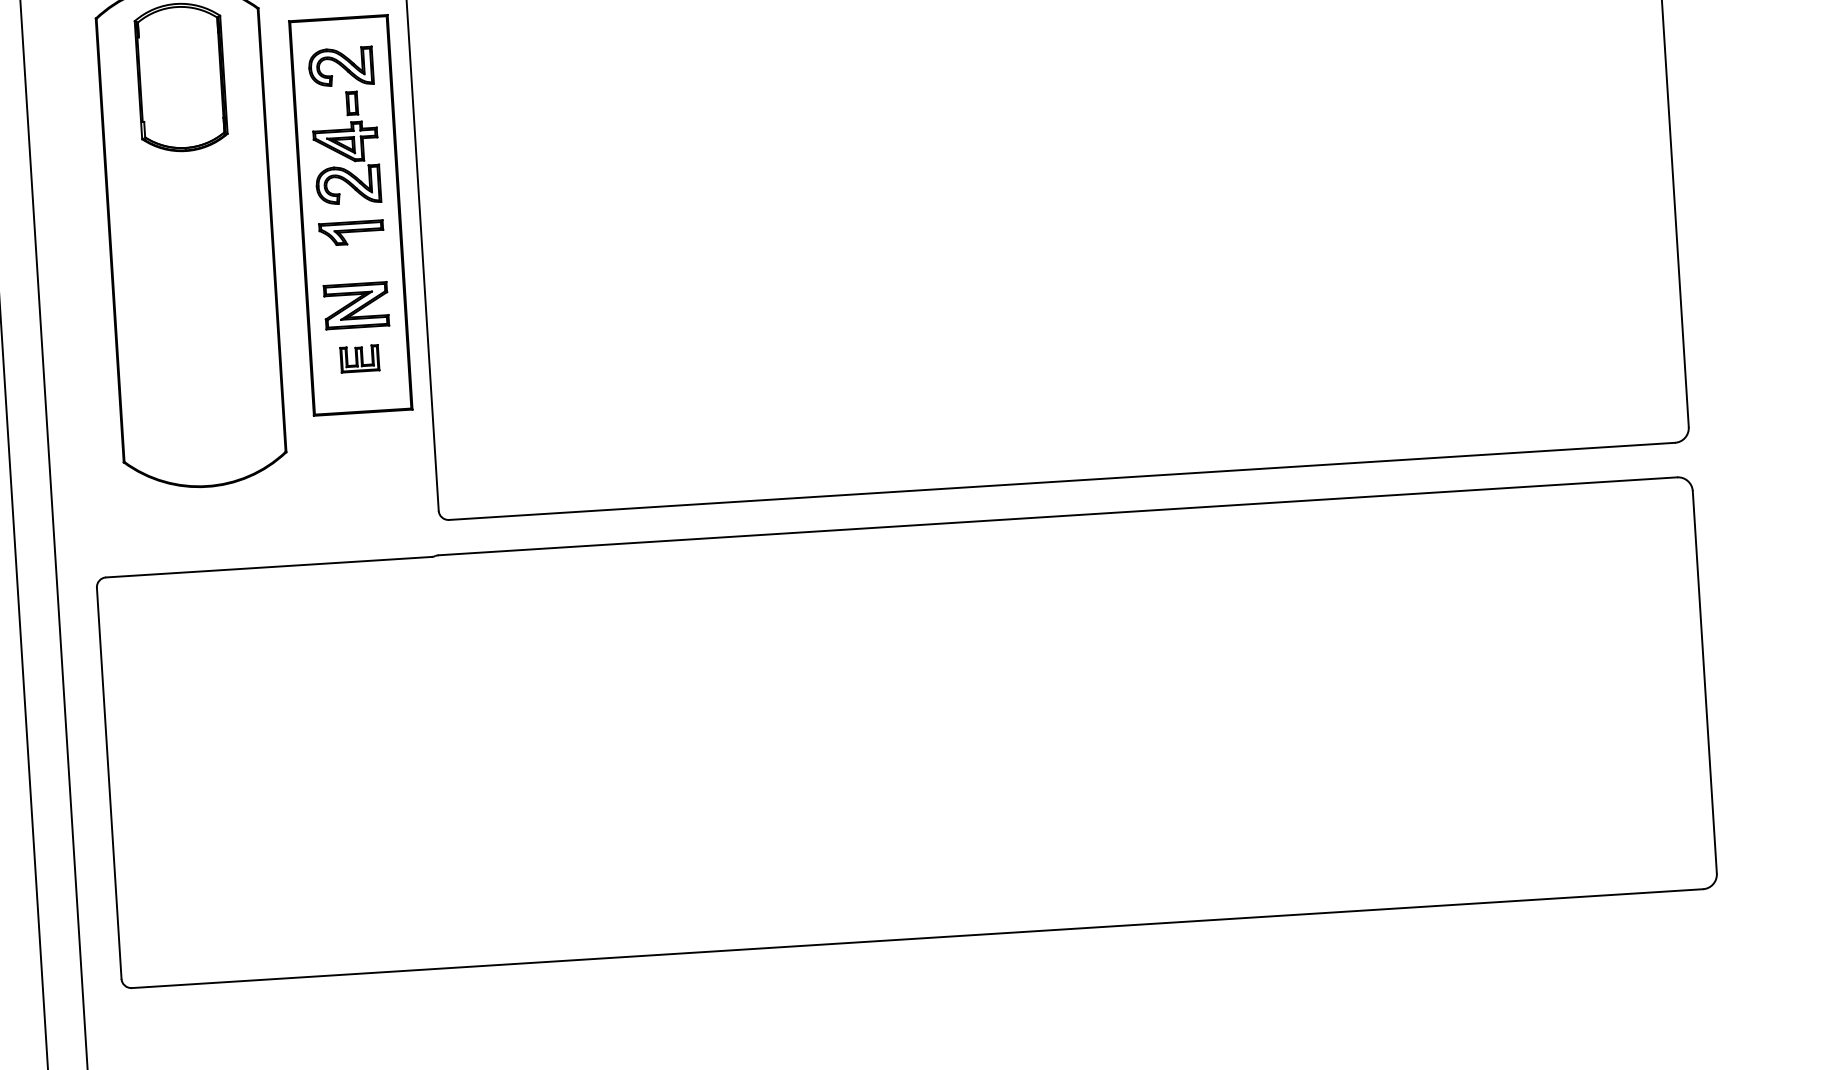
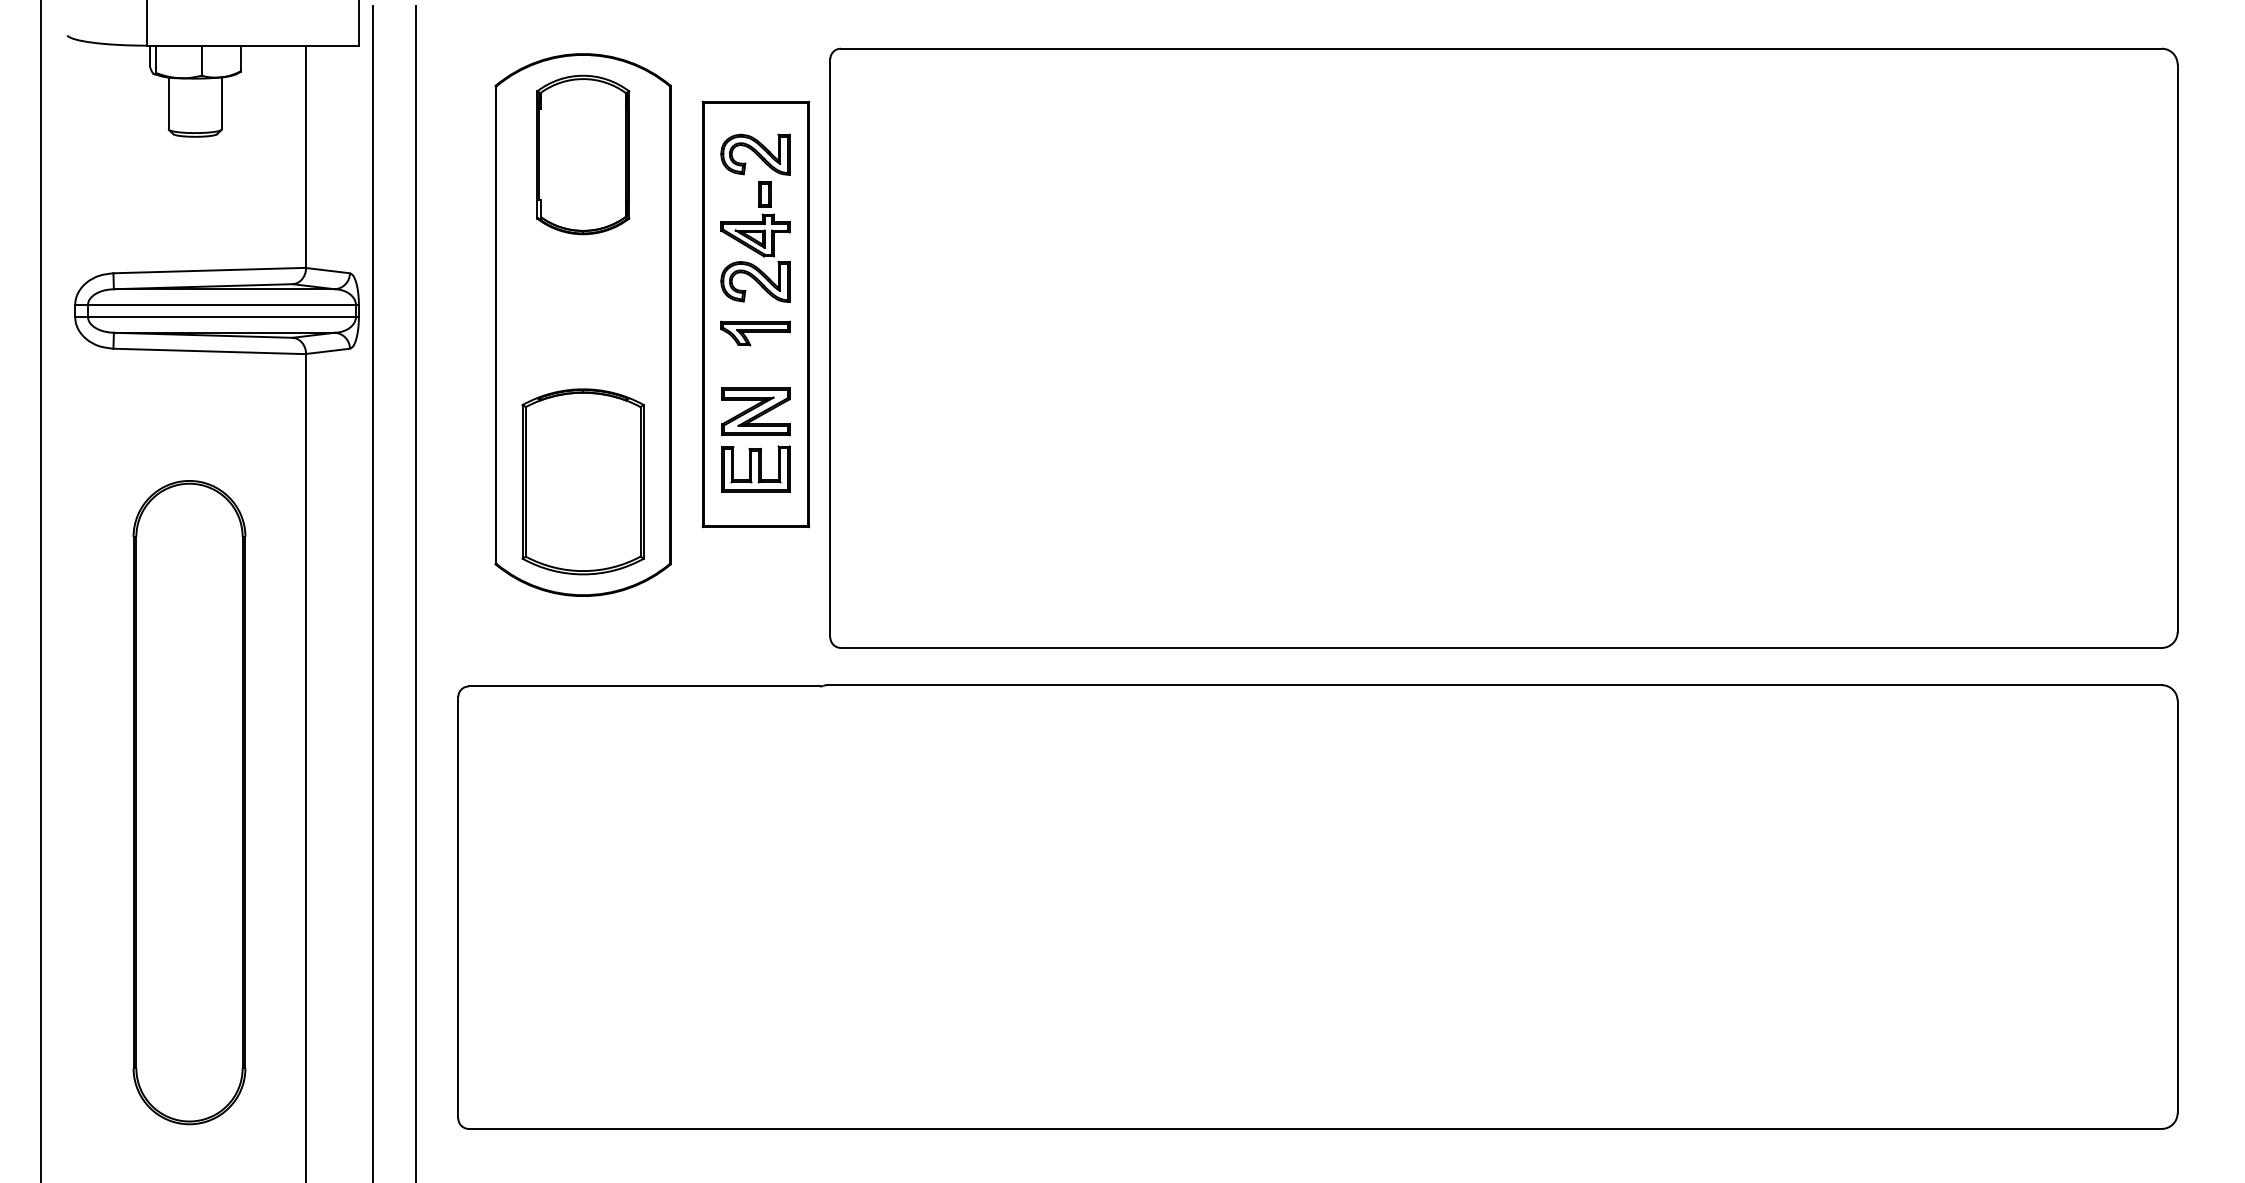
part: (359, 358) -> (755, 468), size x1.67
part: (199, 380) -> (582, 481), added

